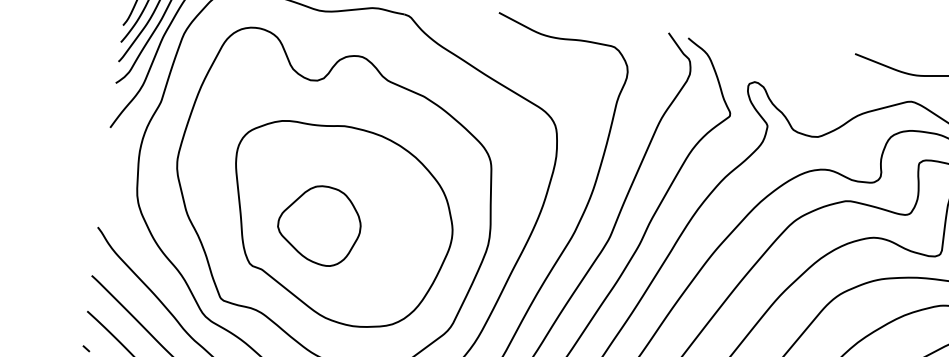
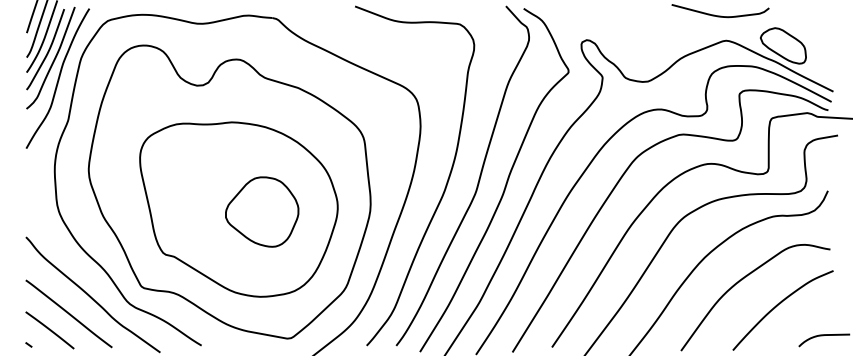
part: (319, 224) -> (262, 211), moved

